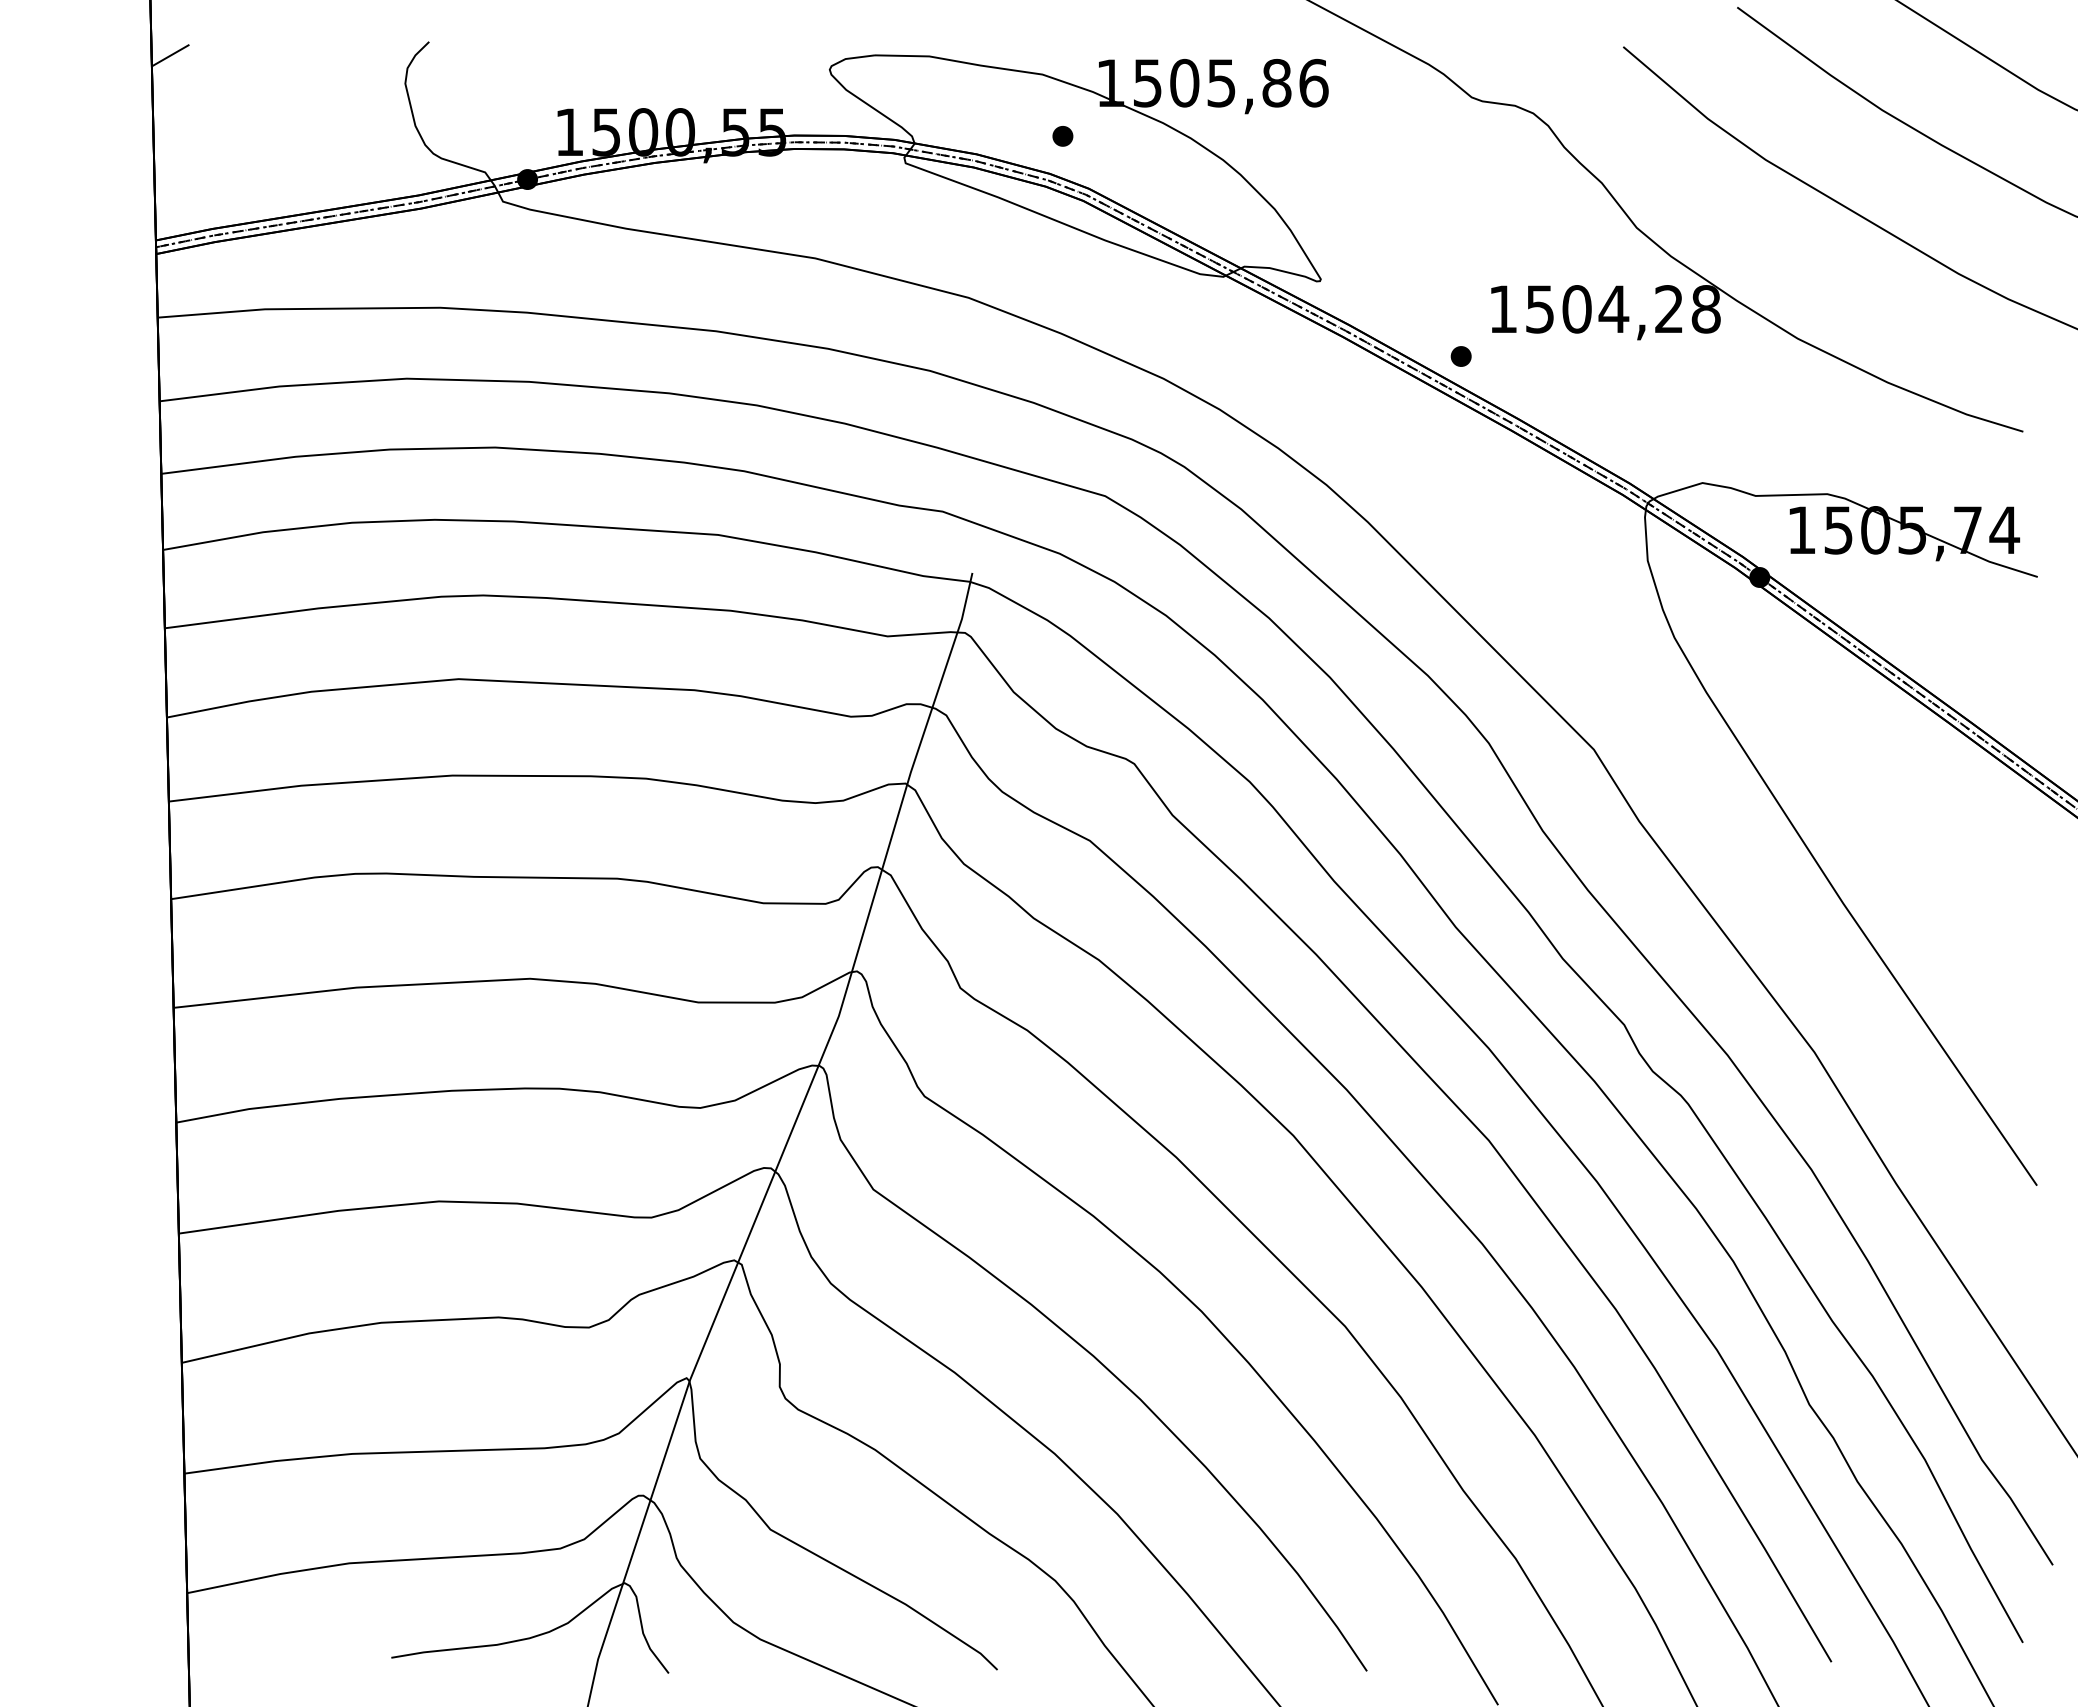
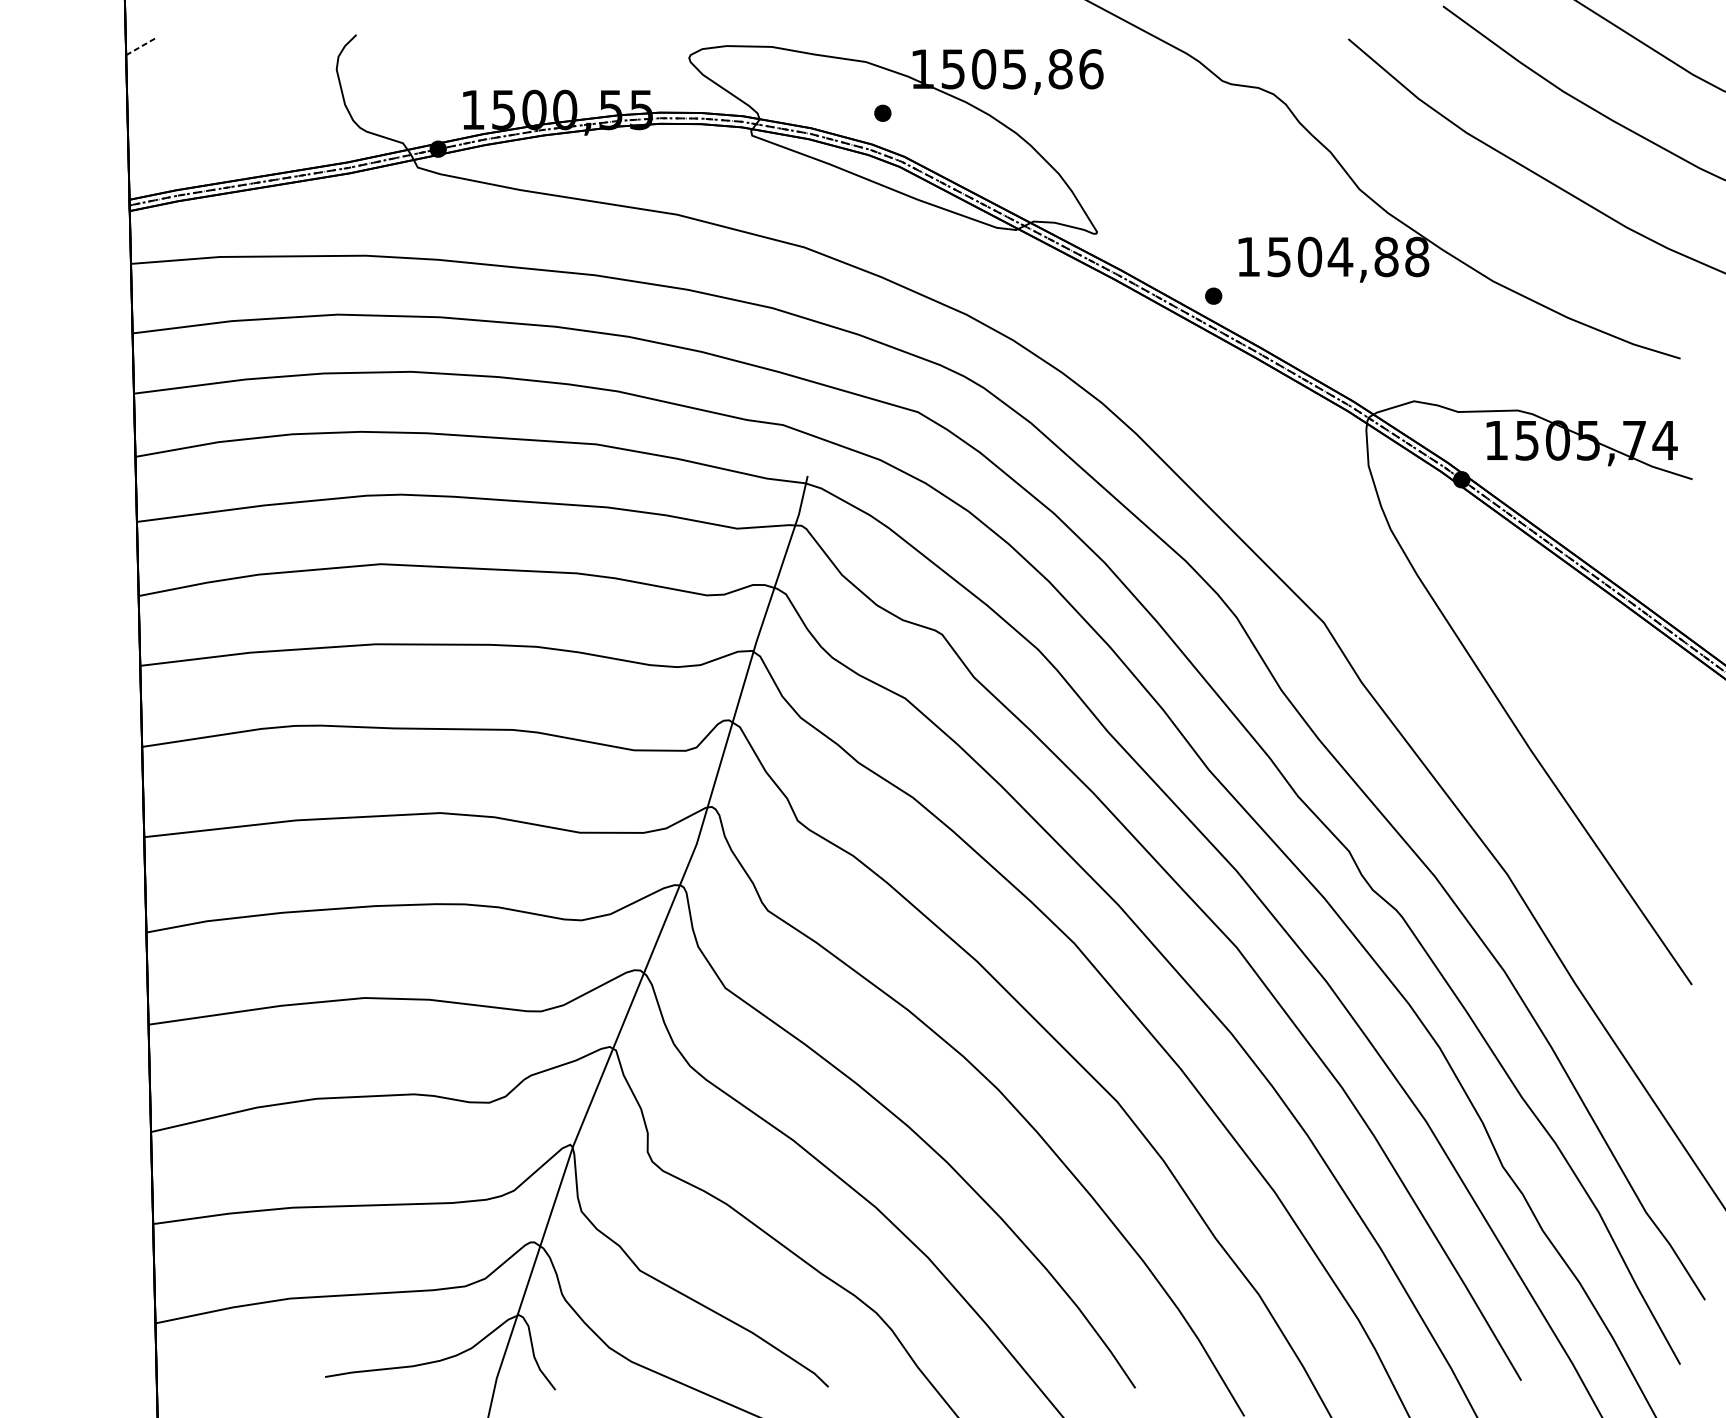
line: (169, 56) -> (140, 47), solid -> dashed
text: (1669, 309) -> (1386, 257), 1504,28 -> 1504,88

